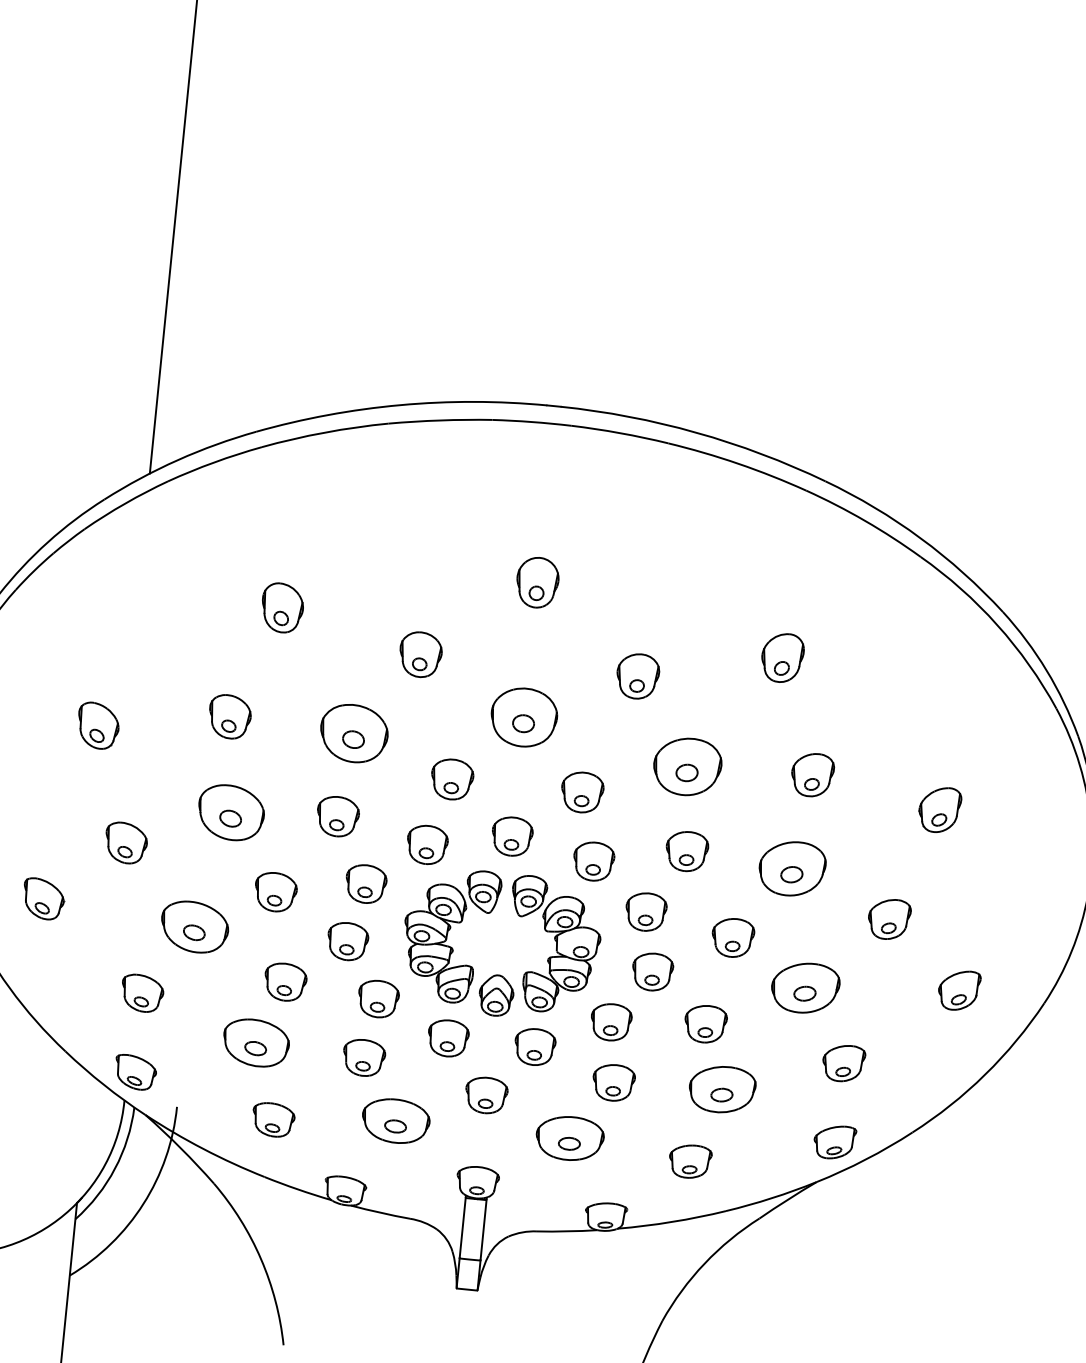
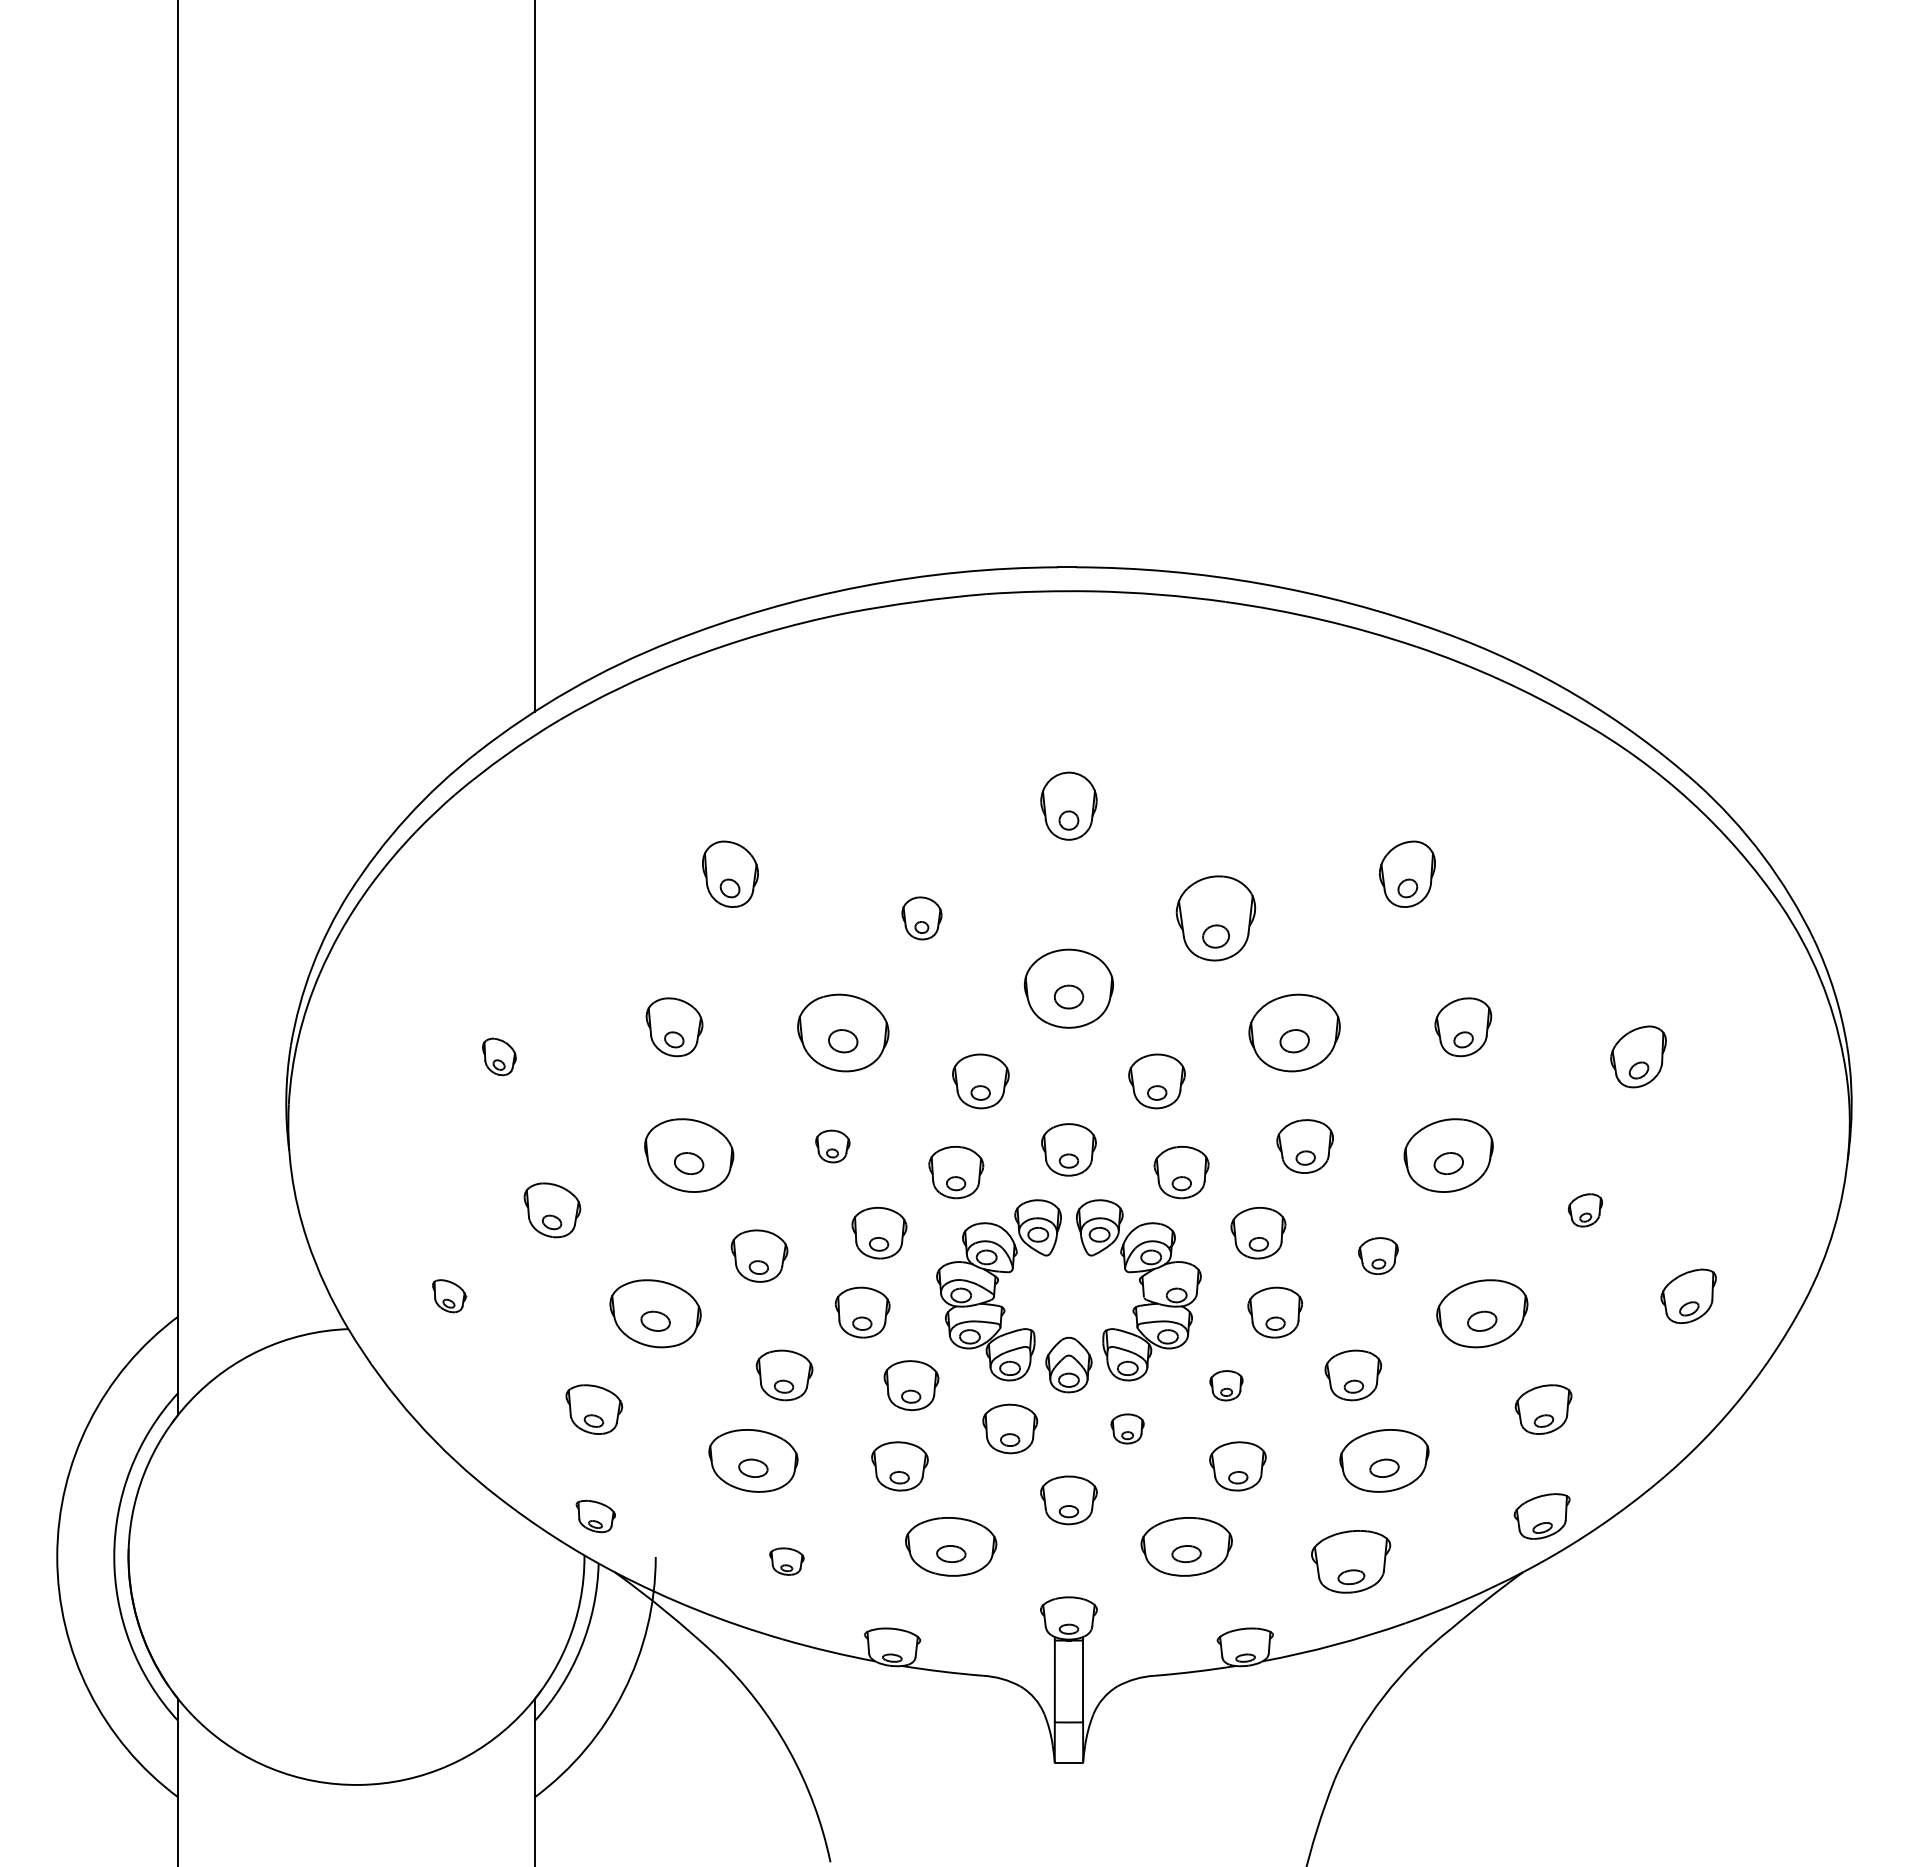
part: (420, 654) -> (921, 918), size x0.7
part: (637, 676) -> (1215, 918), size x1.4
part: (98, 725) -> (499, 1056), size x0.6
part: (337, 816) -> (832, 1146), size x0.6
part: (43, 898) -> (449, 1295), size x0.6
part: (889, 919) -> (1585, 1210), size x0.6
part: (733, 937) -> (1378, 1255), size x0.7
part: (611, 1022) -> (1226, 1385), size x0.6
part: (534, 1046) -> (1127, 1428), size x0.6
part: (135, 1072) -> (595, 1516), size x0.7
part: (273, 1119) -> (786, 1561), size x0.6
part: (689, 1161) -> (1350, 1561), size x1.4

